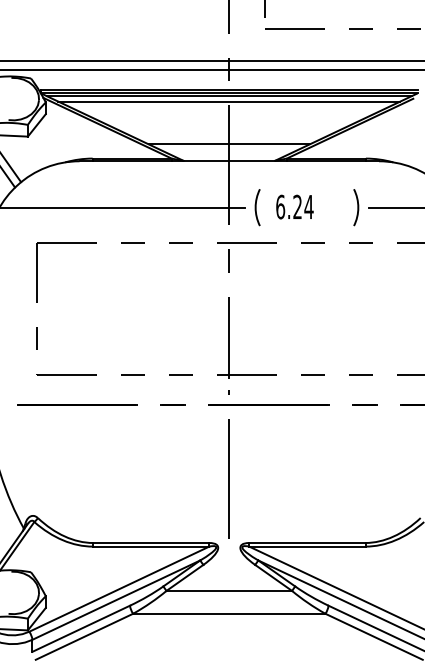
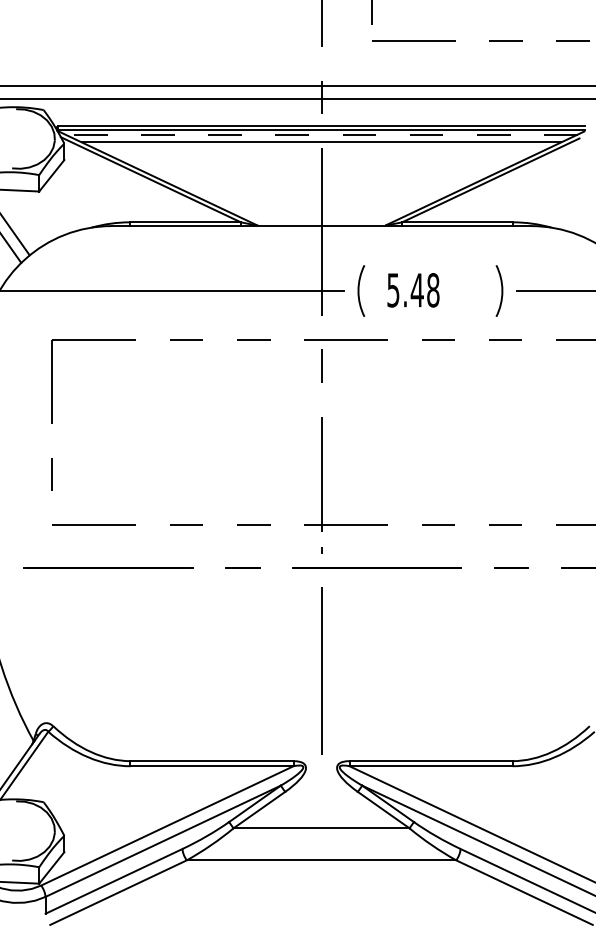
line: (229, 95) -> (321, 134), solid -> dashed
line: (229, 144) -> (321, 202), removed
text: (294, 207) -> (413, 290), 6.24 -> 5.48

